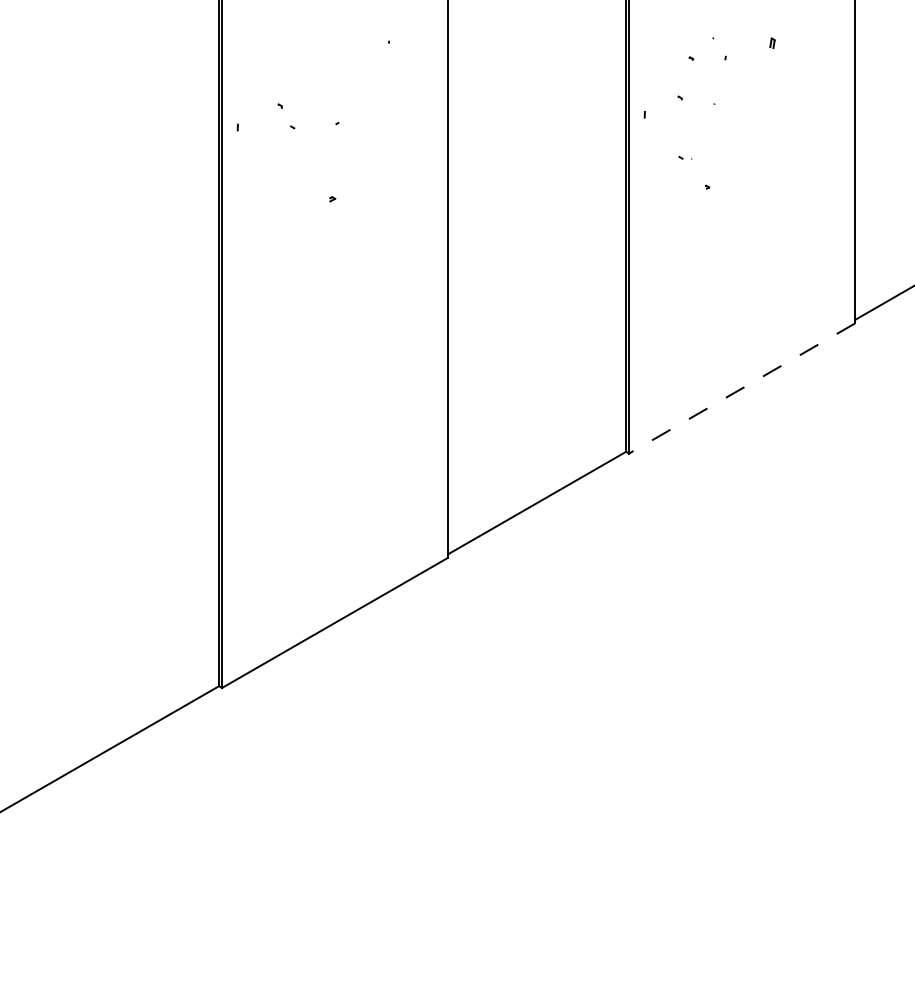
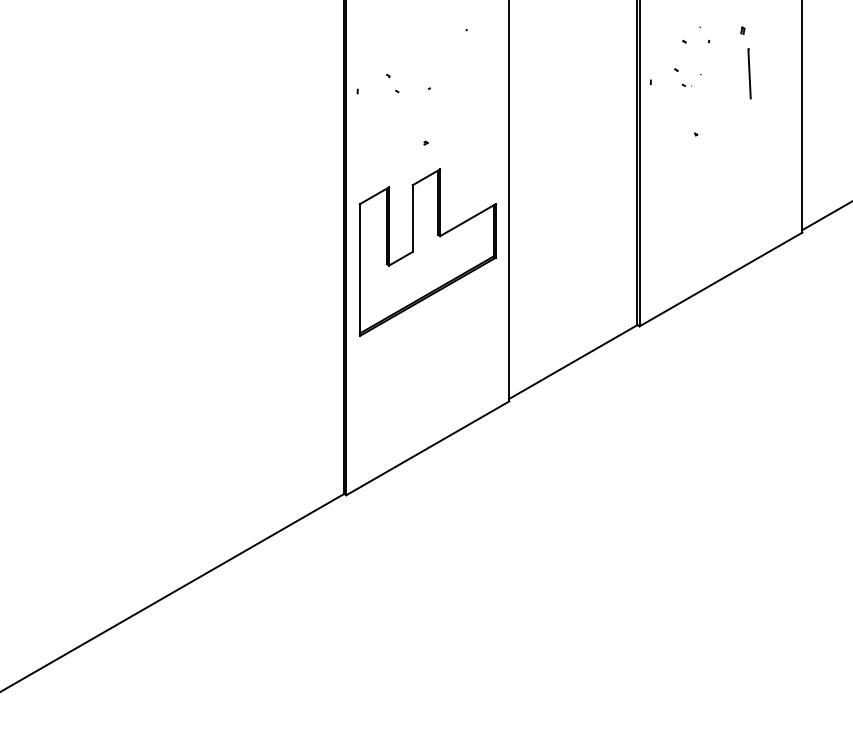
line: (781, 102) -> (749, 73), added
part: (684, 156) -> (686, 84), moved
part: (334, 350) -> (427, 252), added
line: (742, 388) -> (721, 279), dashed -> solid

